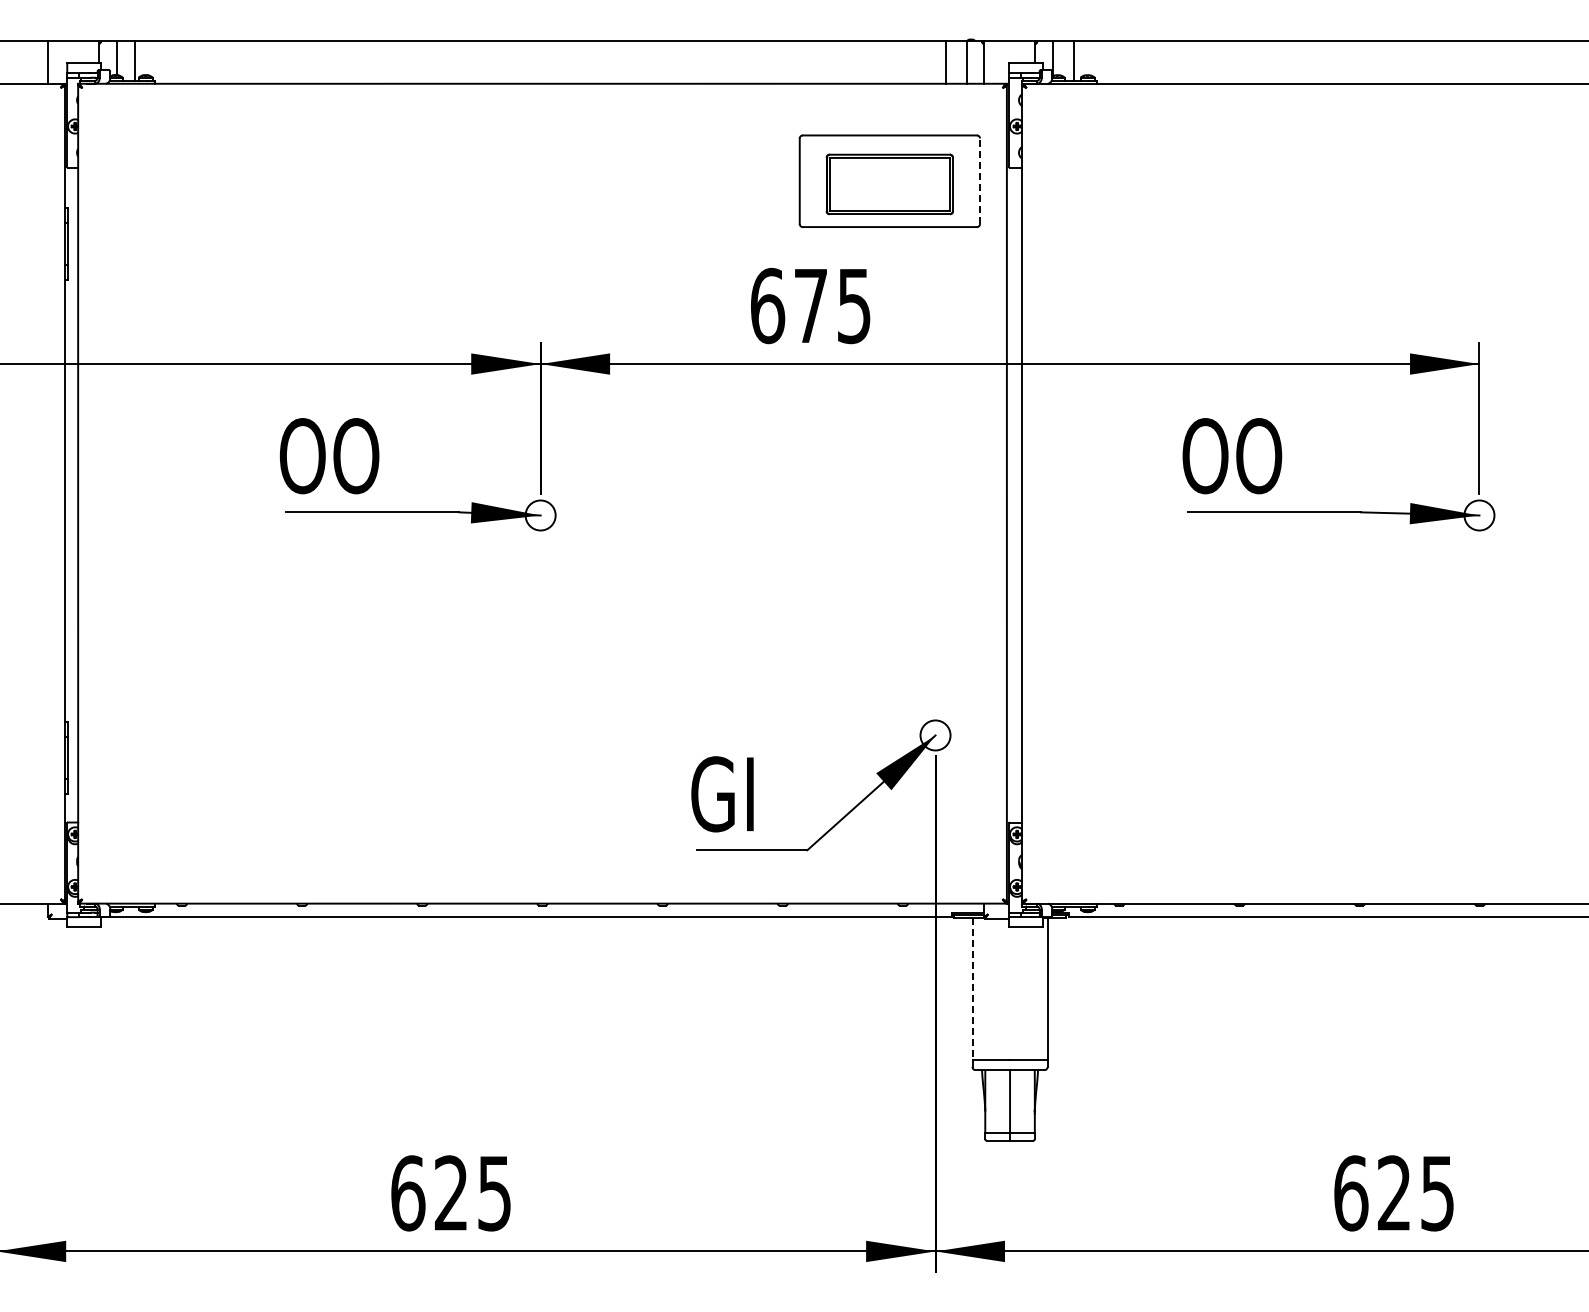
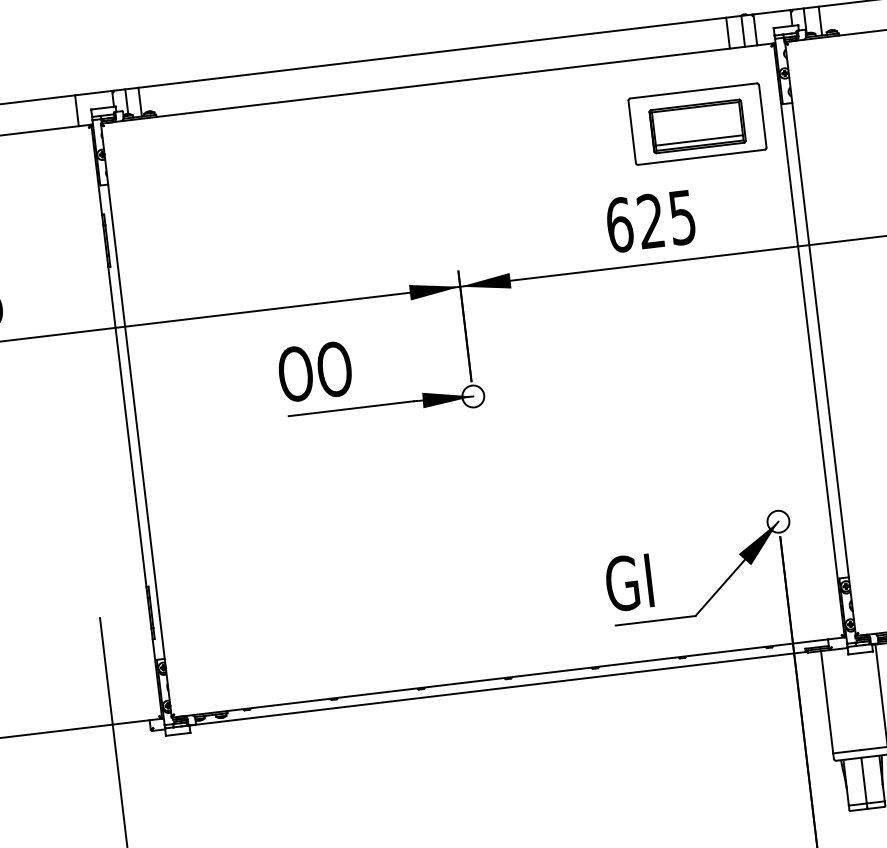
line: (980, 181) -> (763, 116), dashed -> solid
line: (889, 203) -> (699, 140), added
text: (810, 304) -> (650, 220), 675 -> 625
line: (972, 988) -> (827, 701), dashed -> solid

